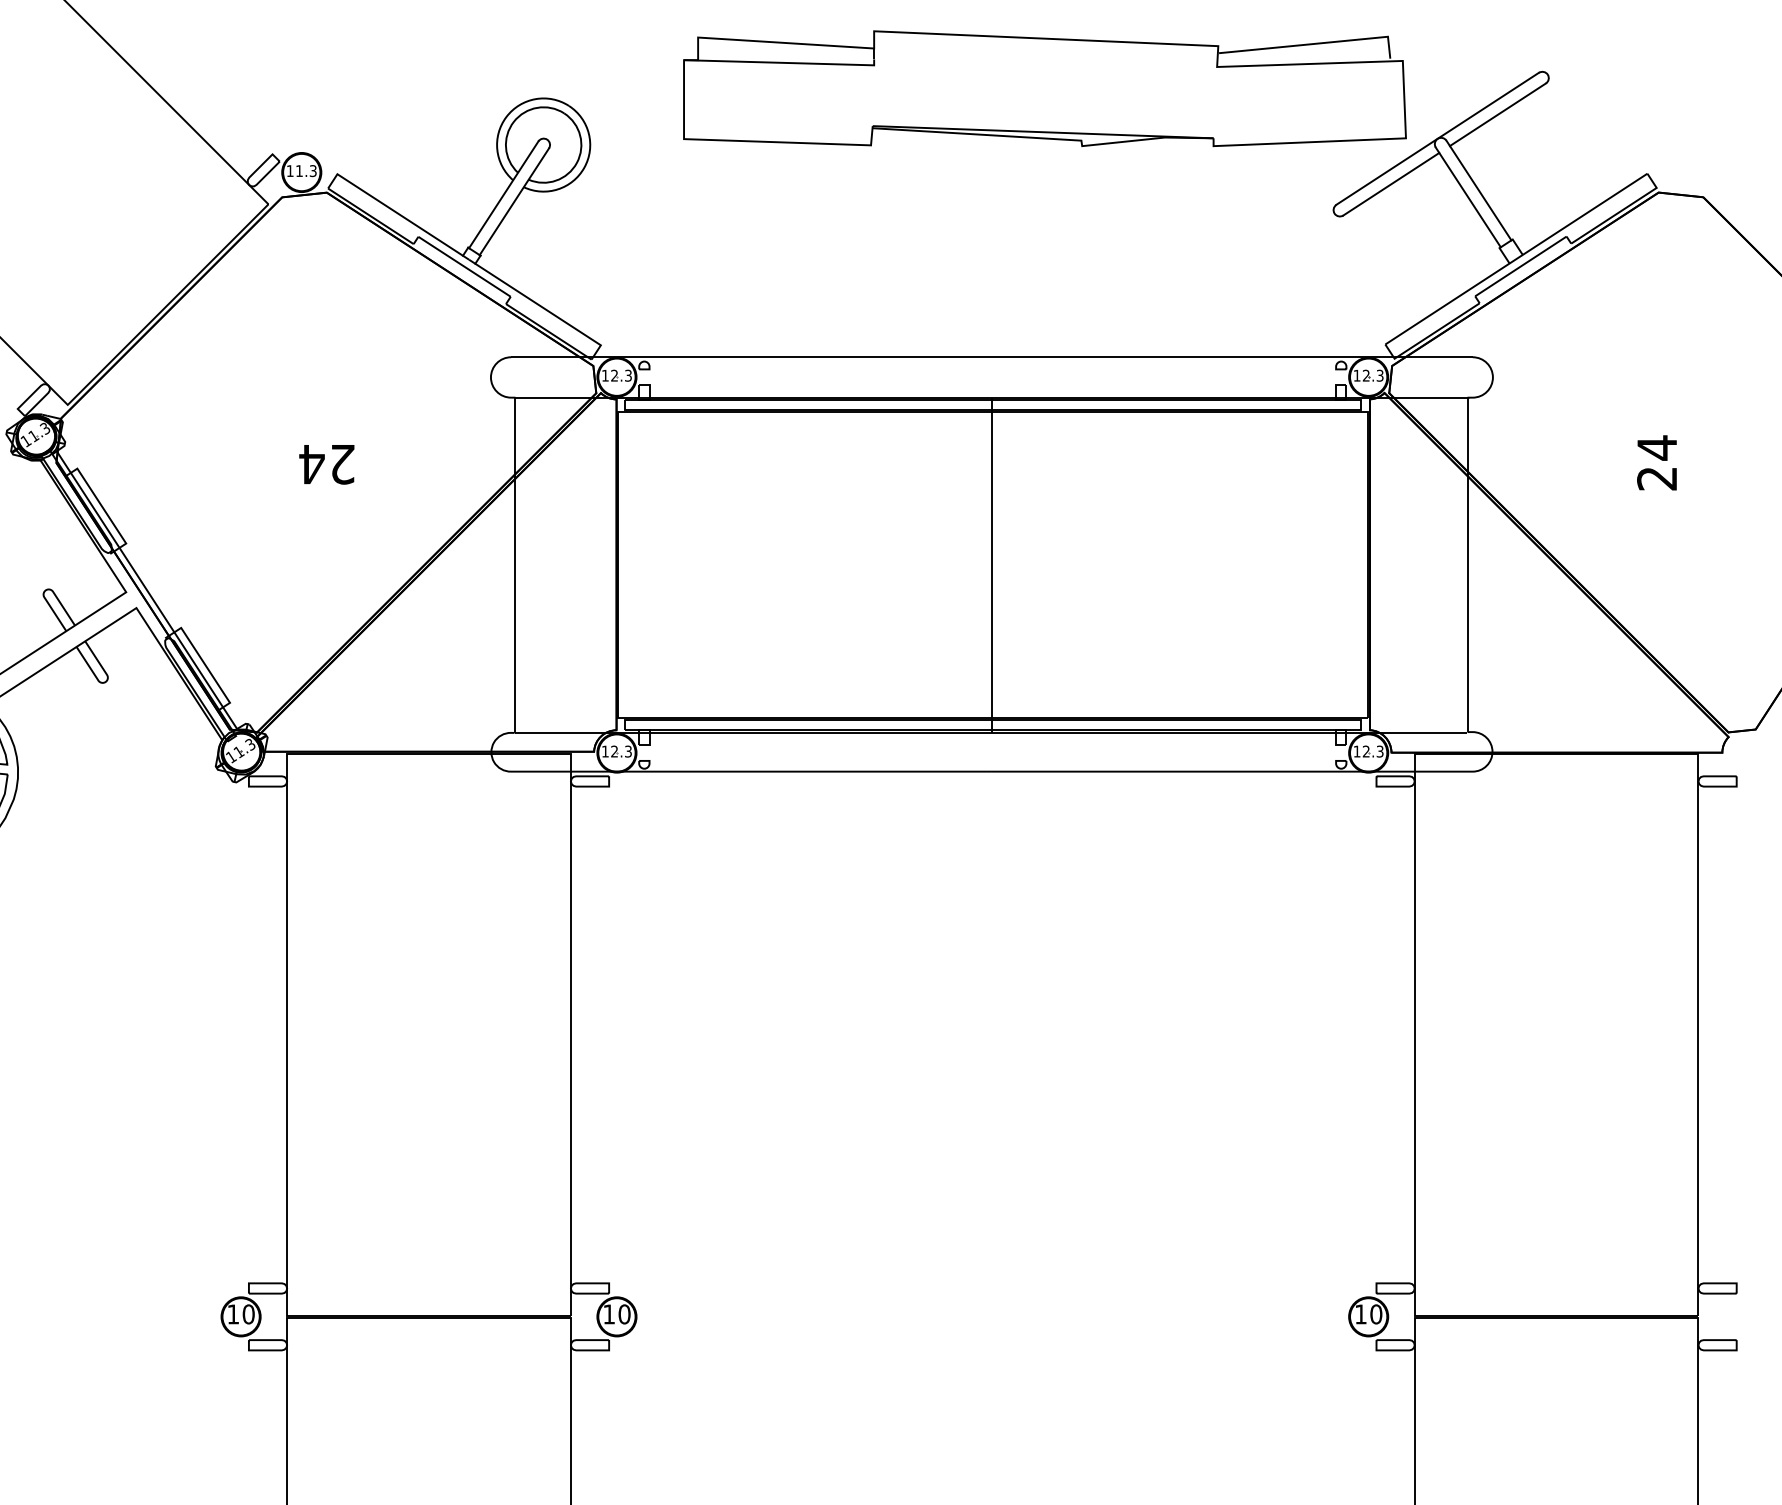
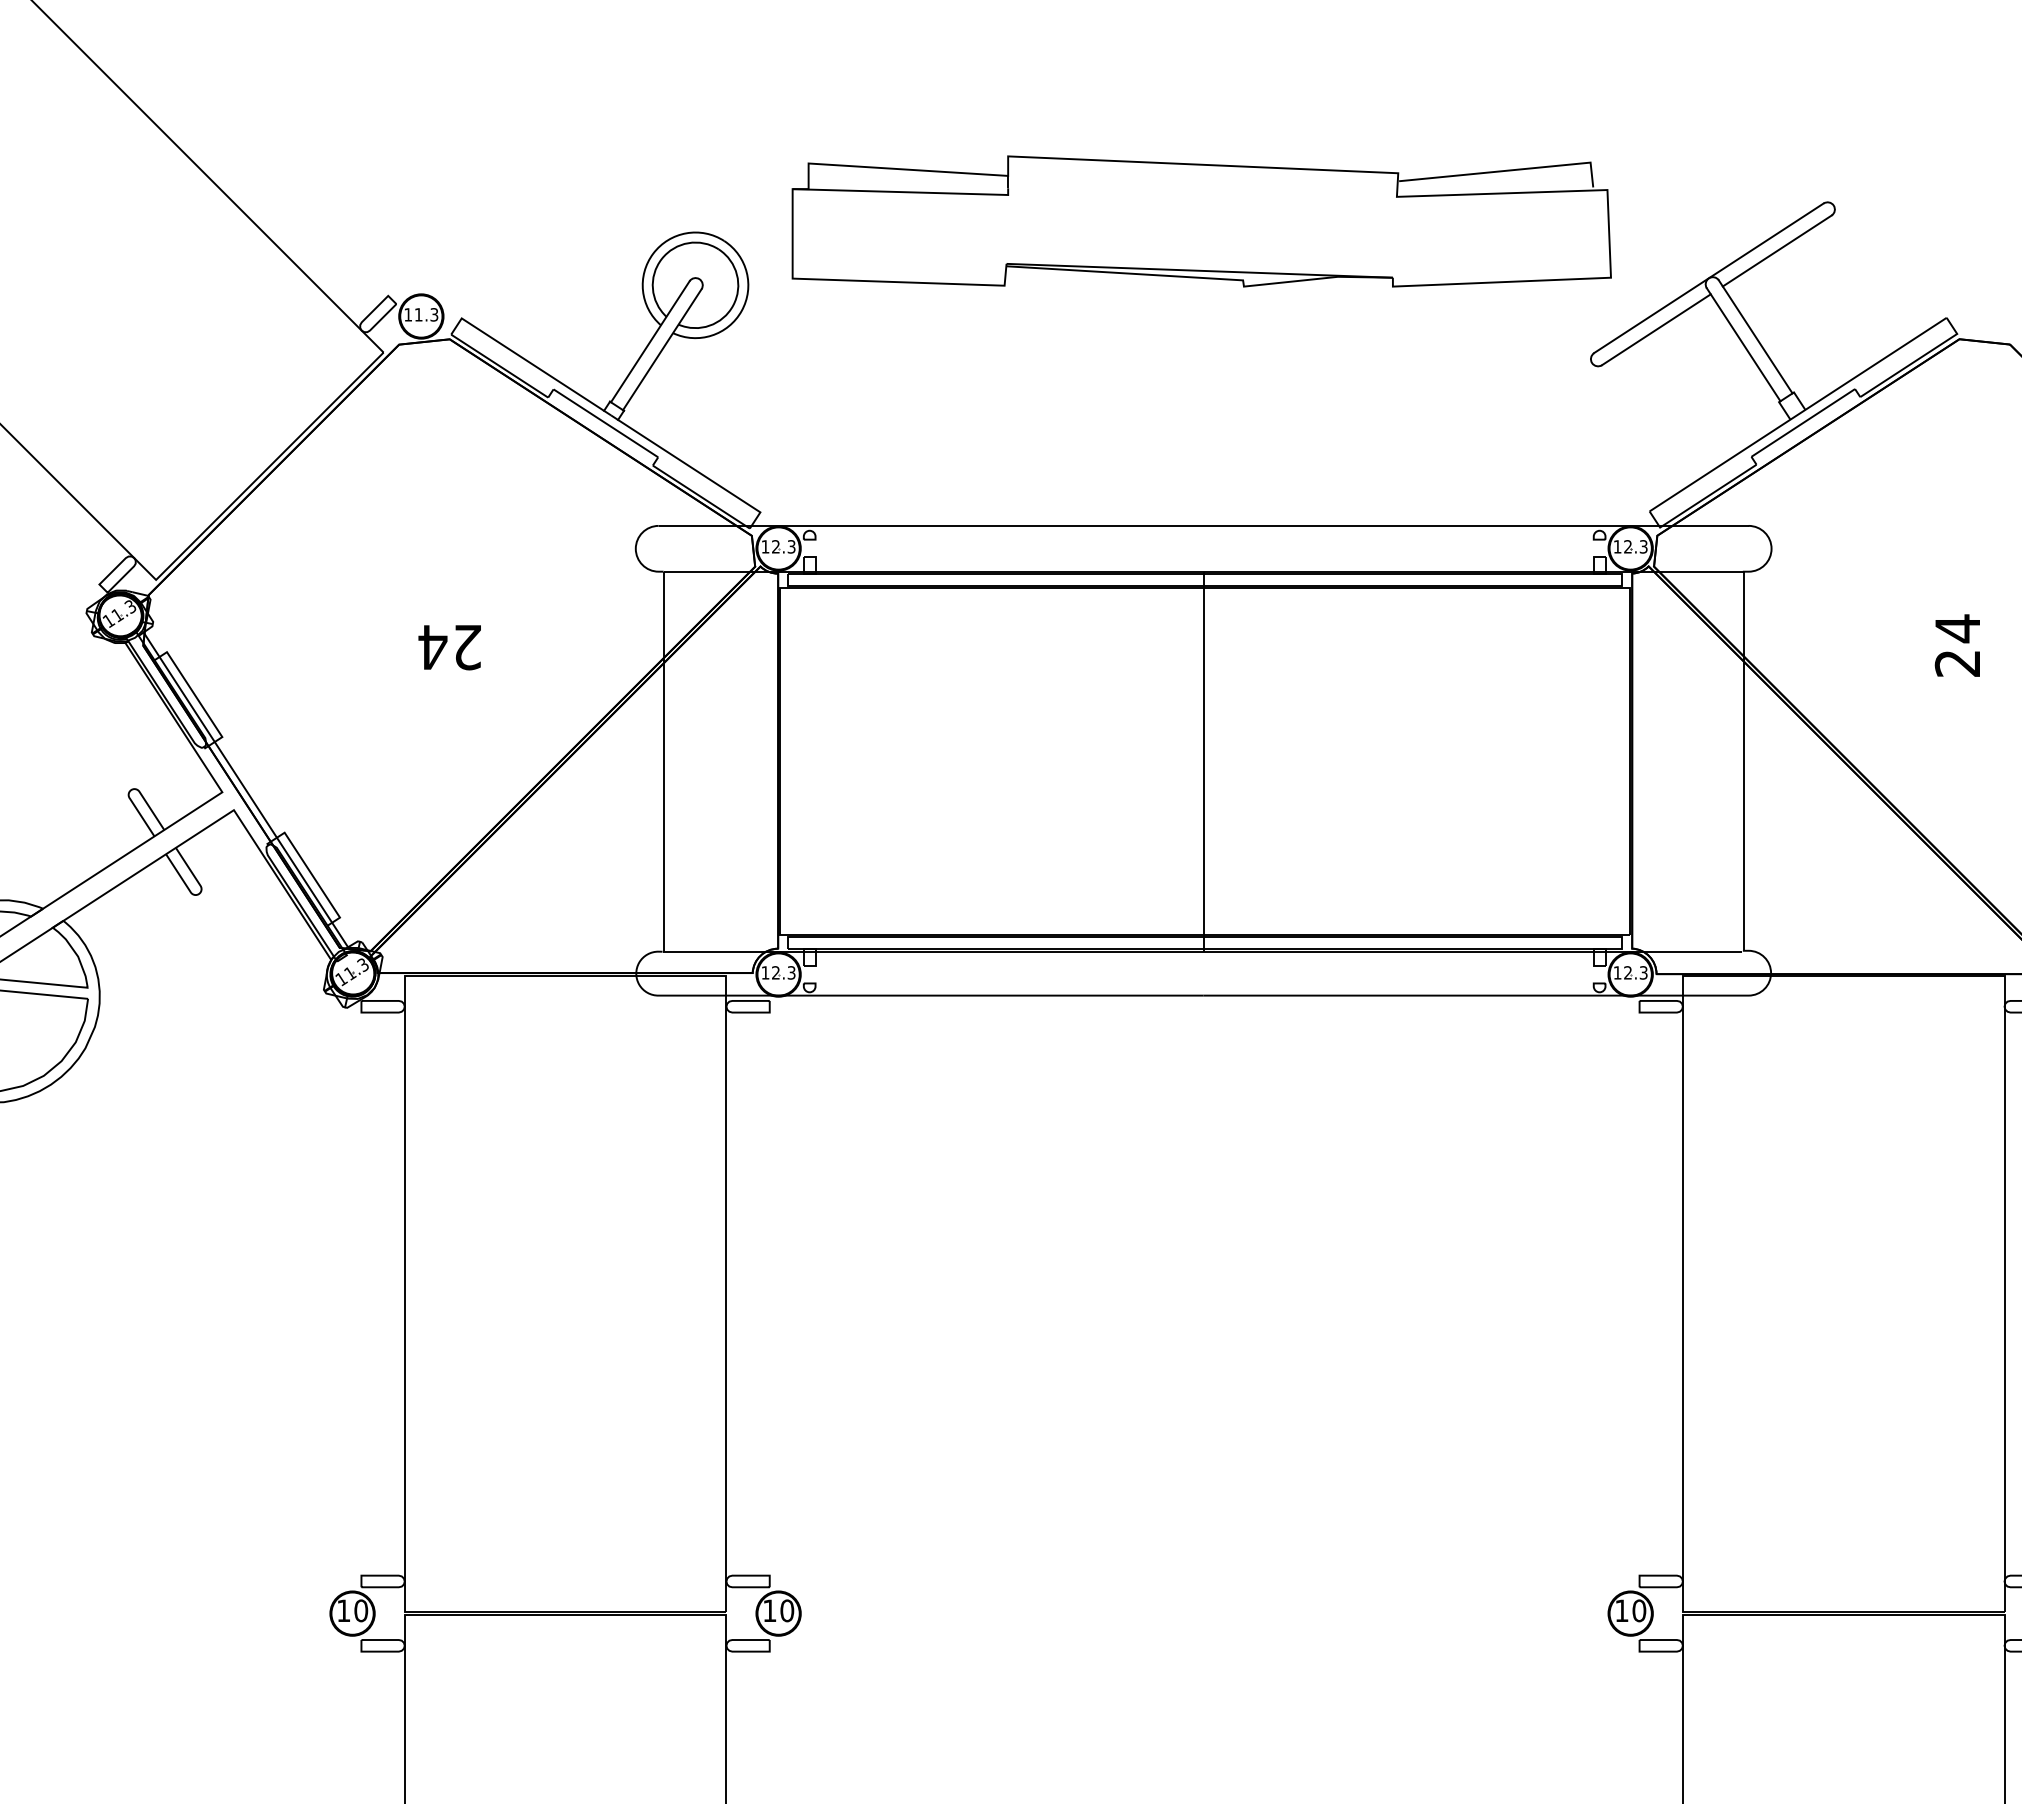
part: (1044, 88) -> (1201, 221), moved

